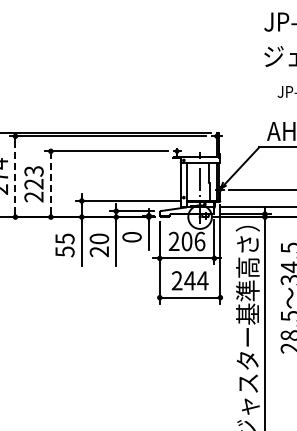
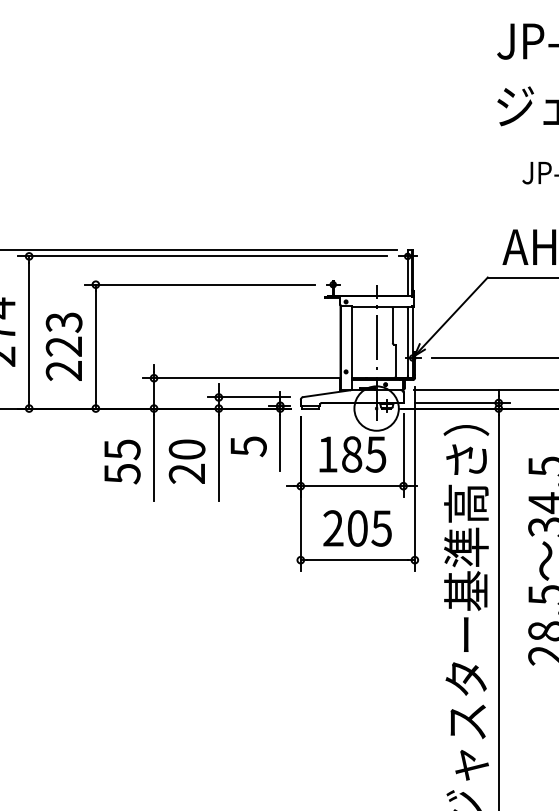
line: (15, 176) -> (29, 332), dashed -> solid
line: (50, 183) -> (95, 345), dashed -> solid
text: (131, 237) -> (247, 446), 0 -> 5
text: (186, 241) -> (351, 454), 206 -> 185
text: (196, 280) -> (369, 527), 244 -> 205

